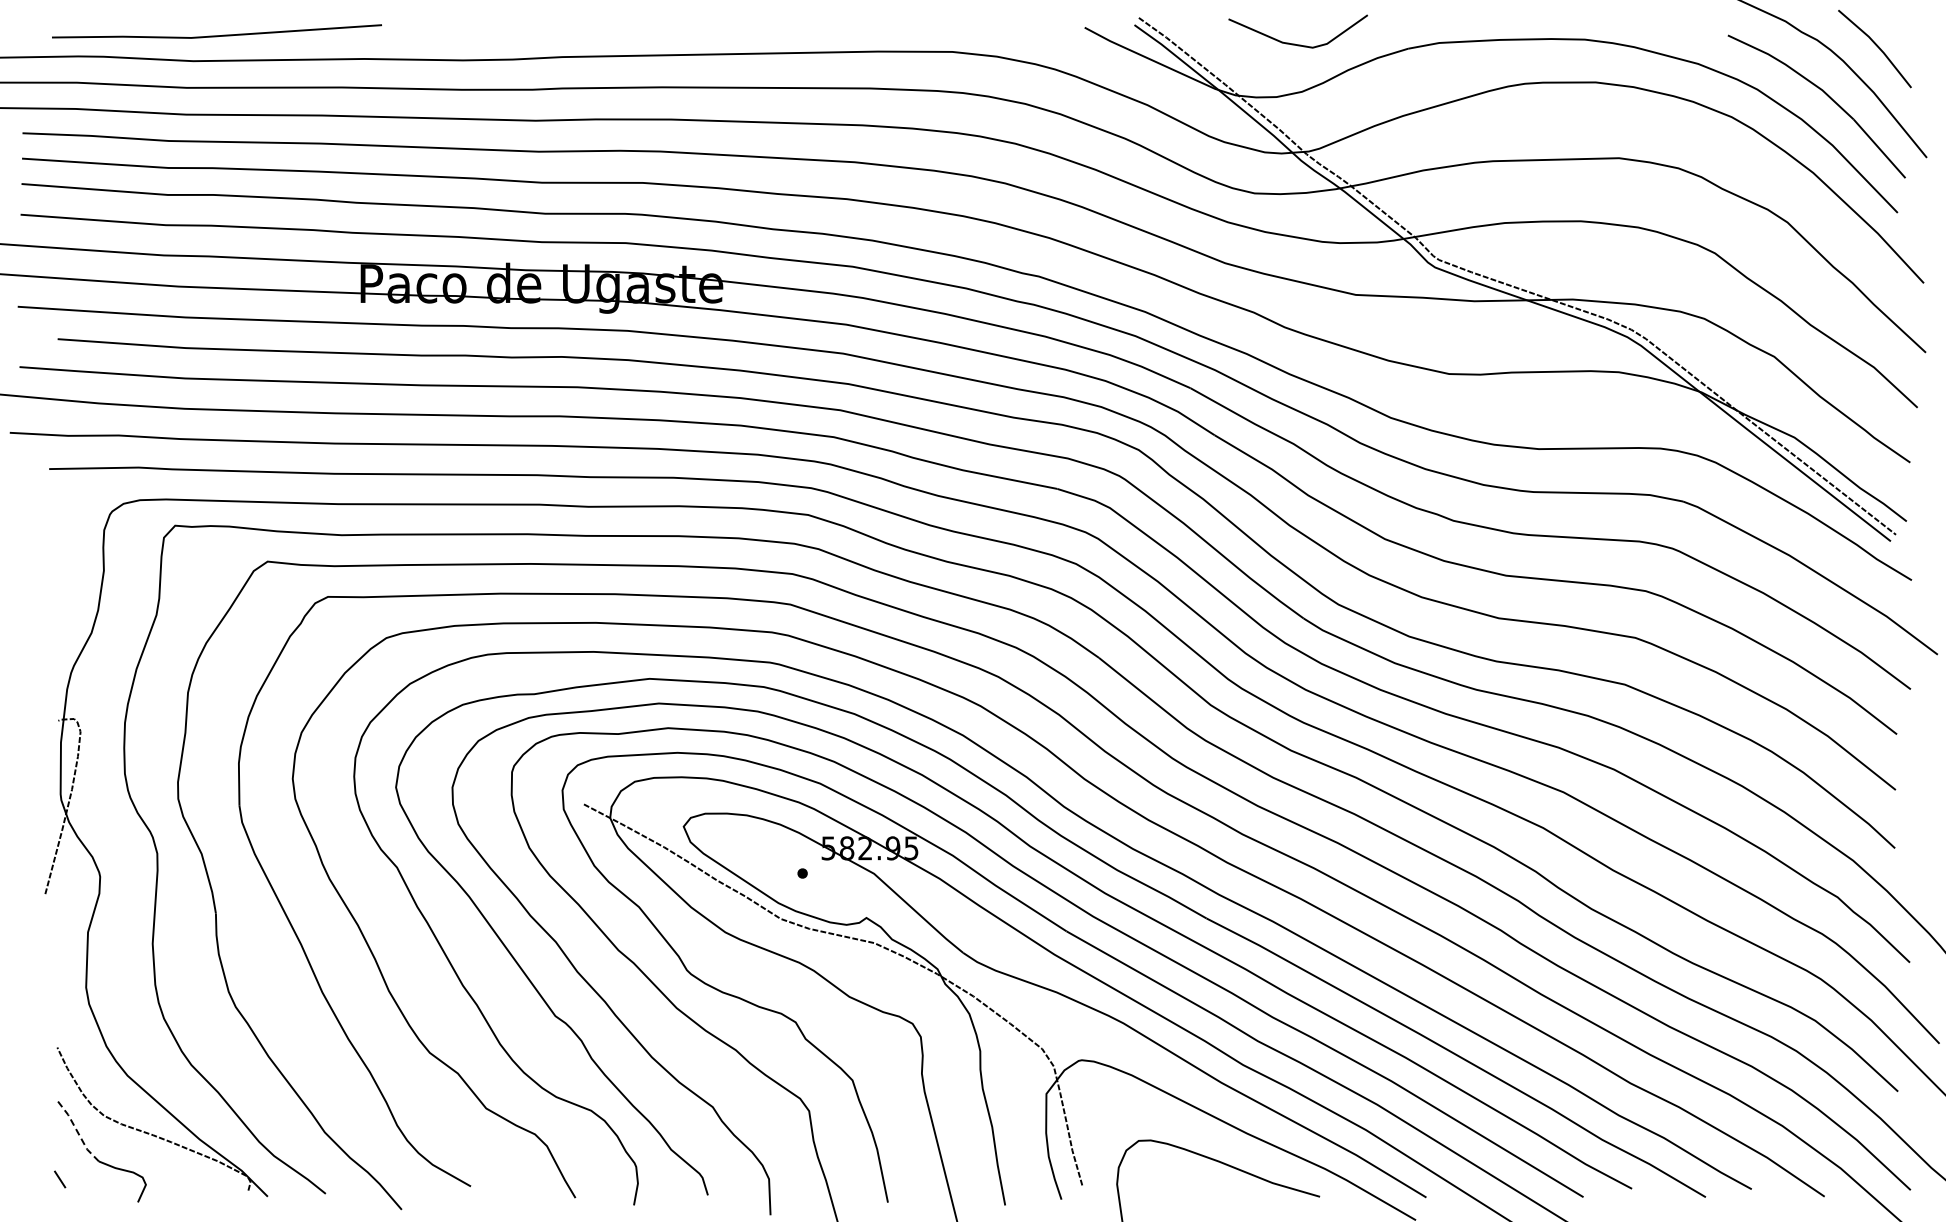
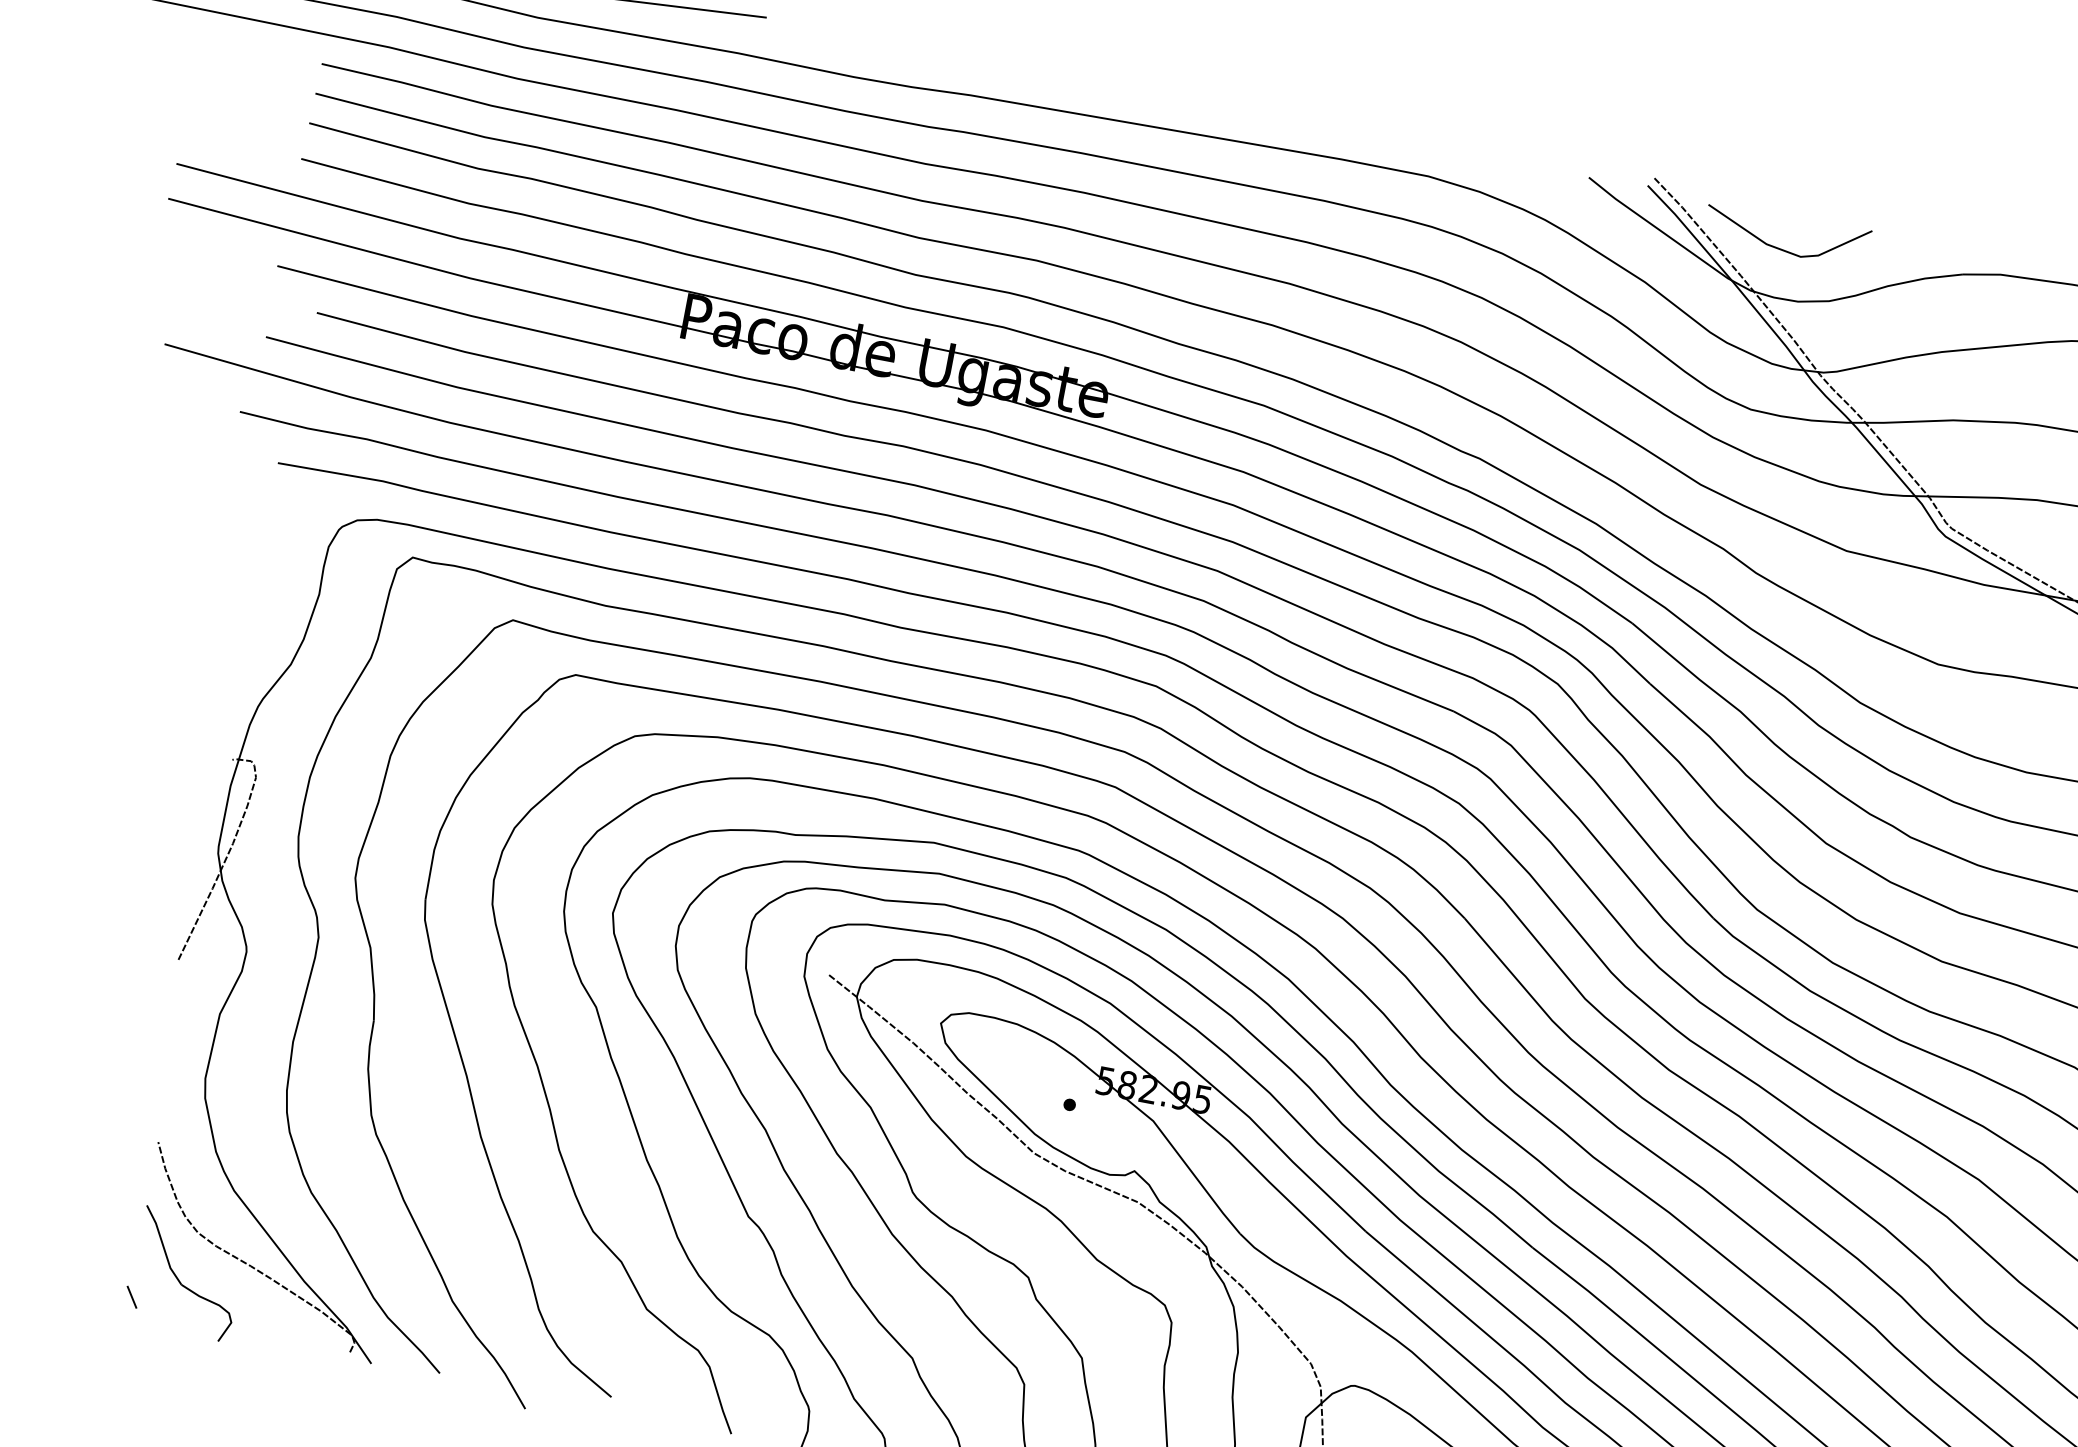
line: (1295, 43) -> (1781, 248), moved
line: (77, 1132) -> (162, 1246), dashed -> solid

